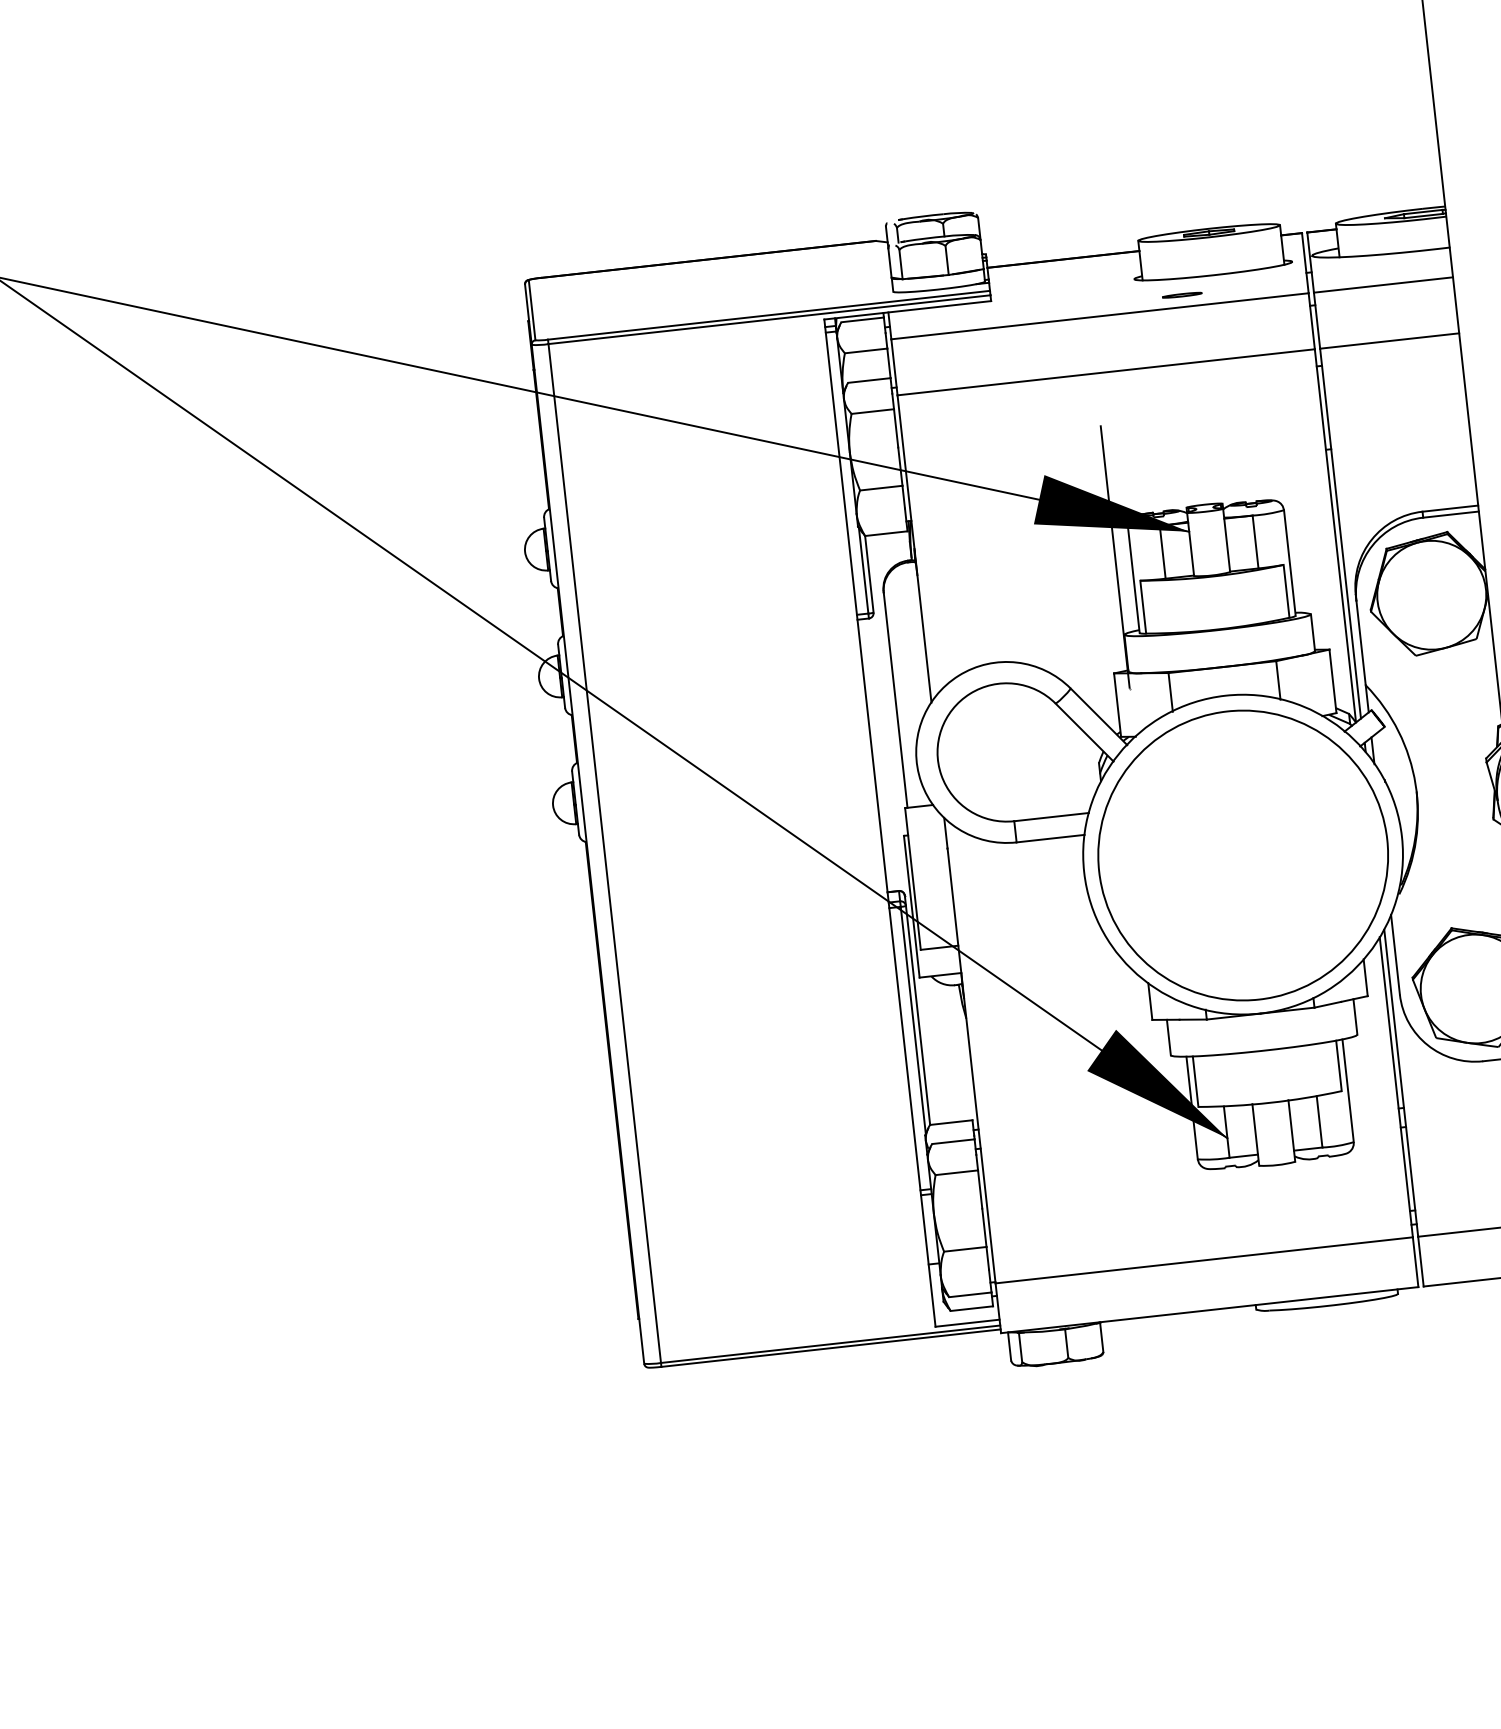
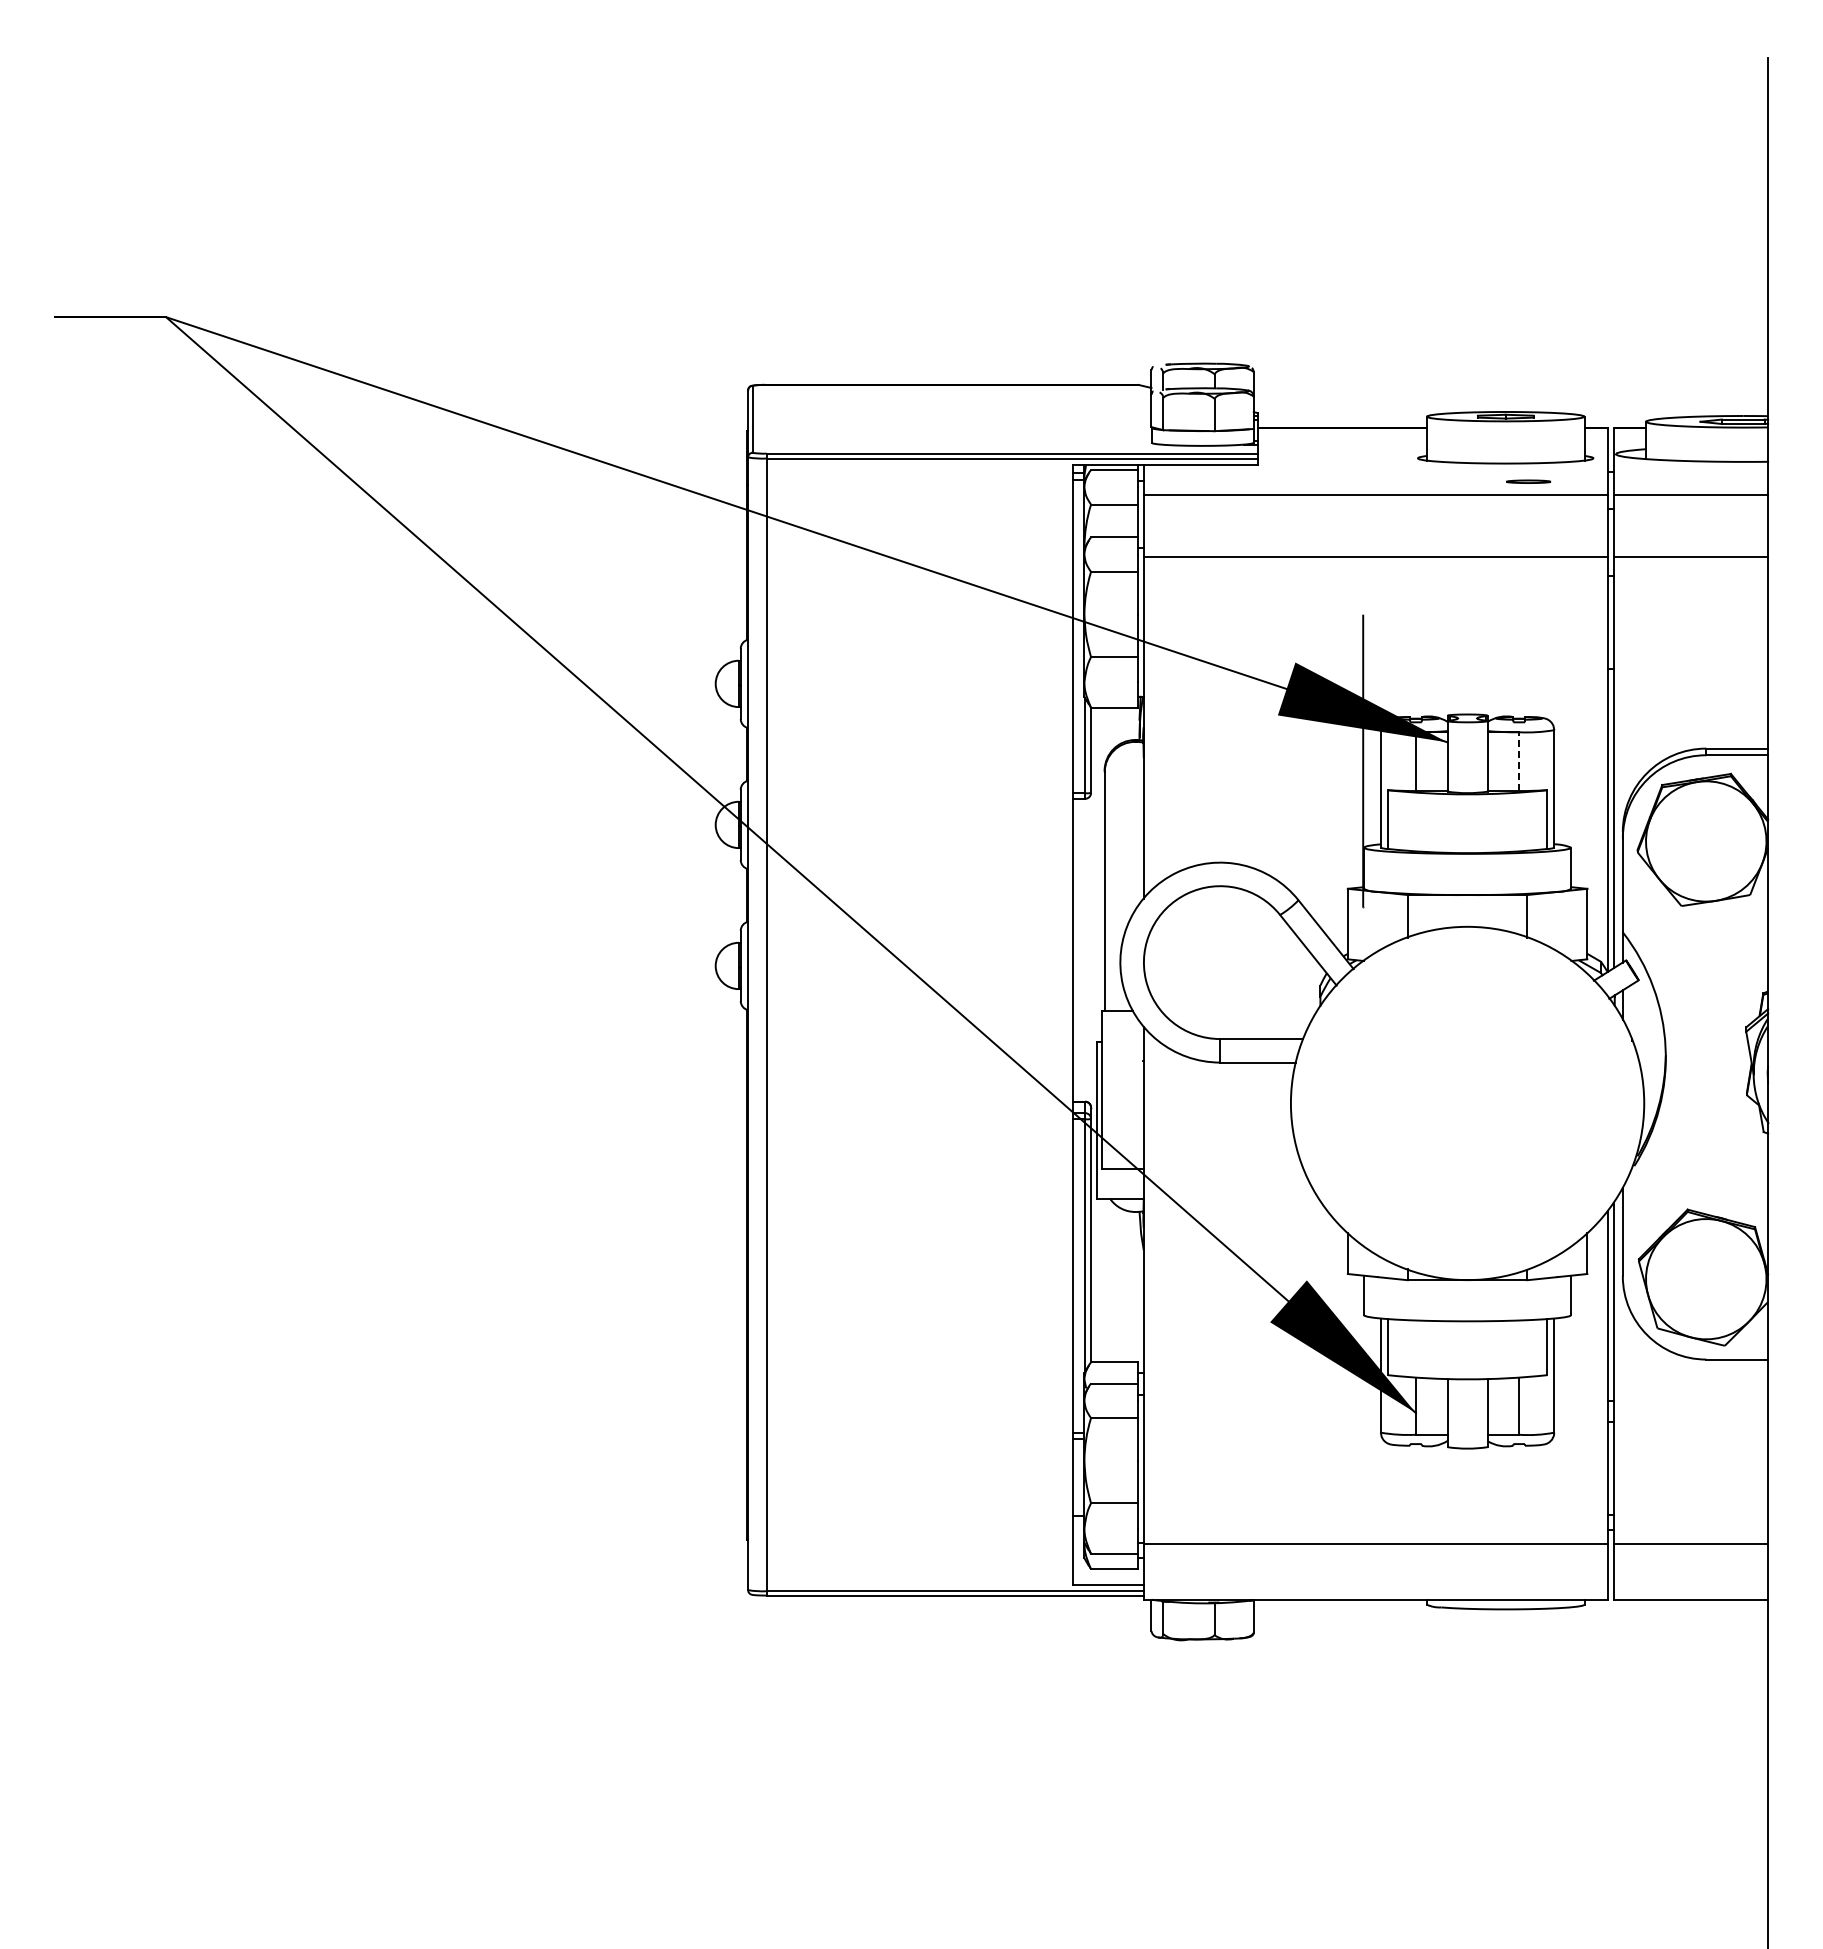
line: (1182, 295) -> (1528, 481), moved
line: (1255, 541) -> (1519, 761), solid -> dashed
circle: (1243, 855) -> (1467, 1104), removed

